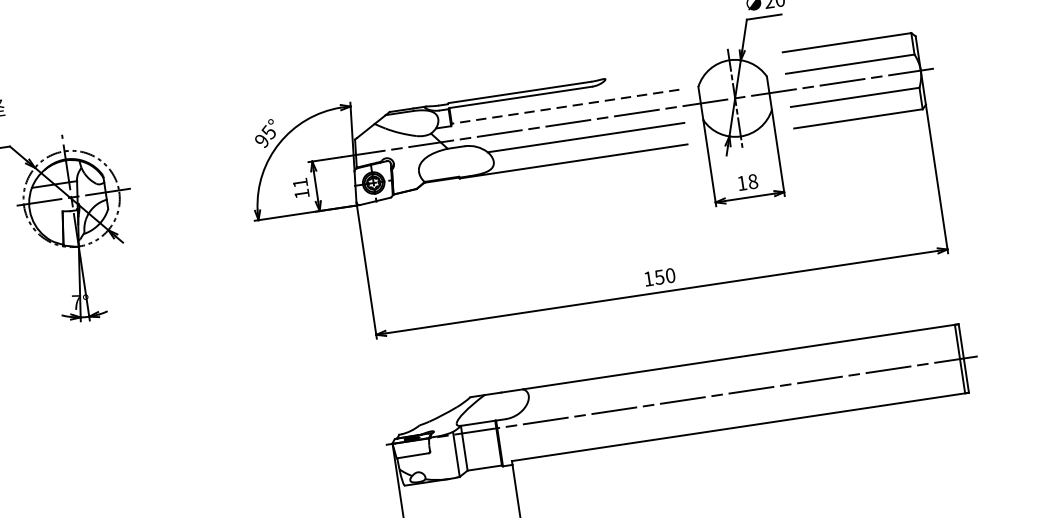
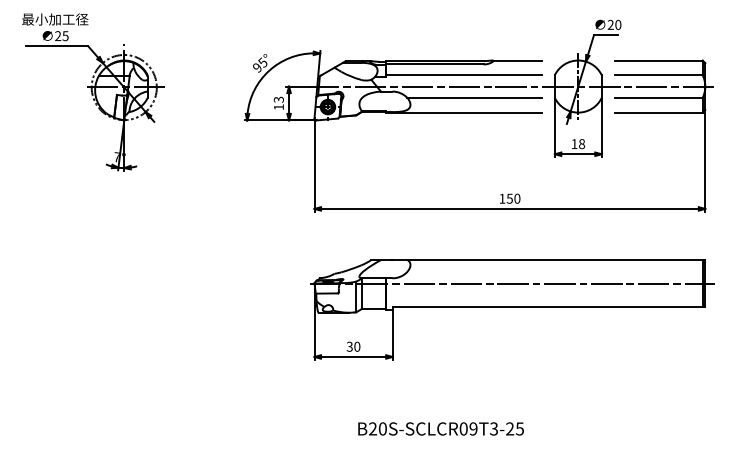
line: (639, 73) -> (516, 60), added
line: (566, 107) -> (464, 75), dashed -> solid
text: (299, 182) -> (278, 99), 11 -> 13

